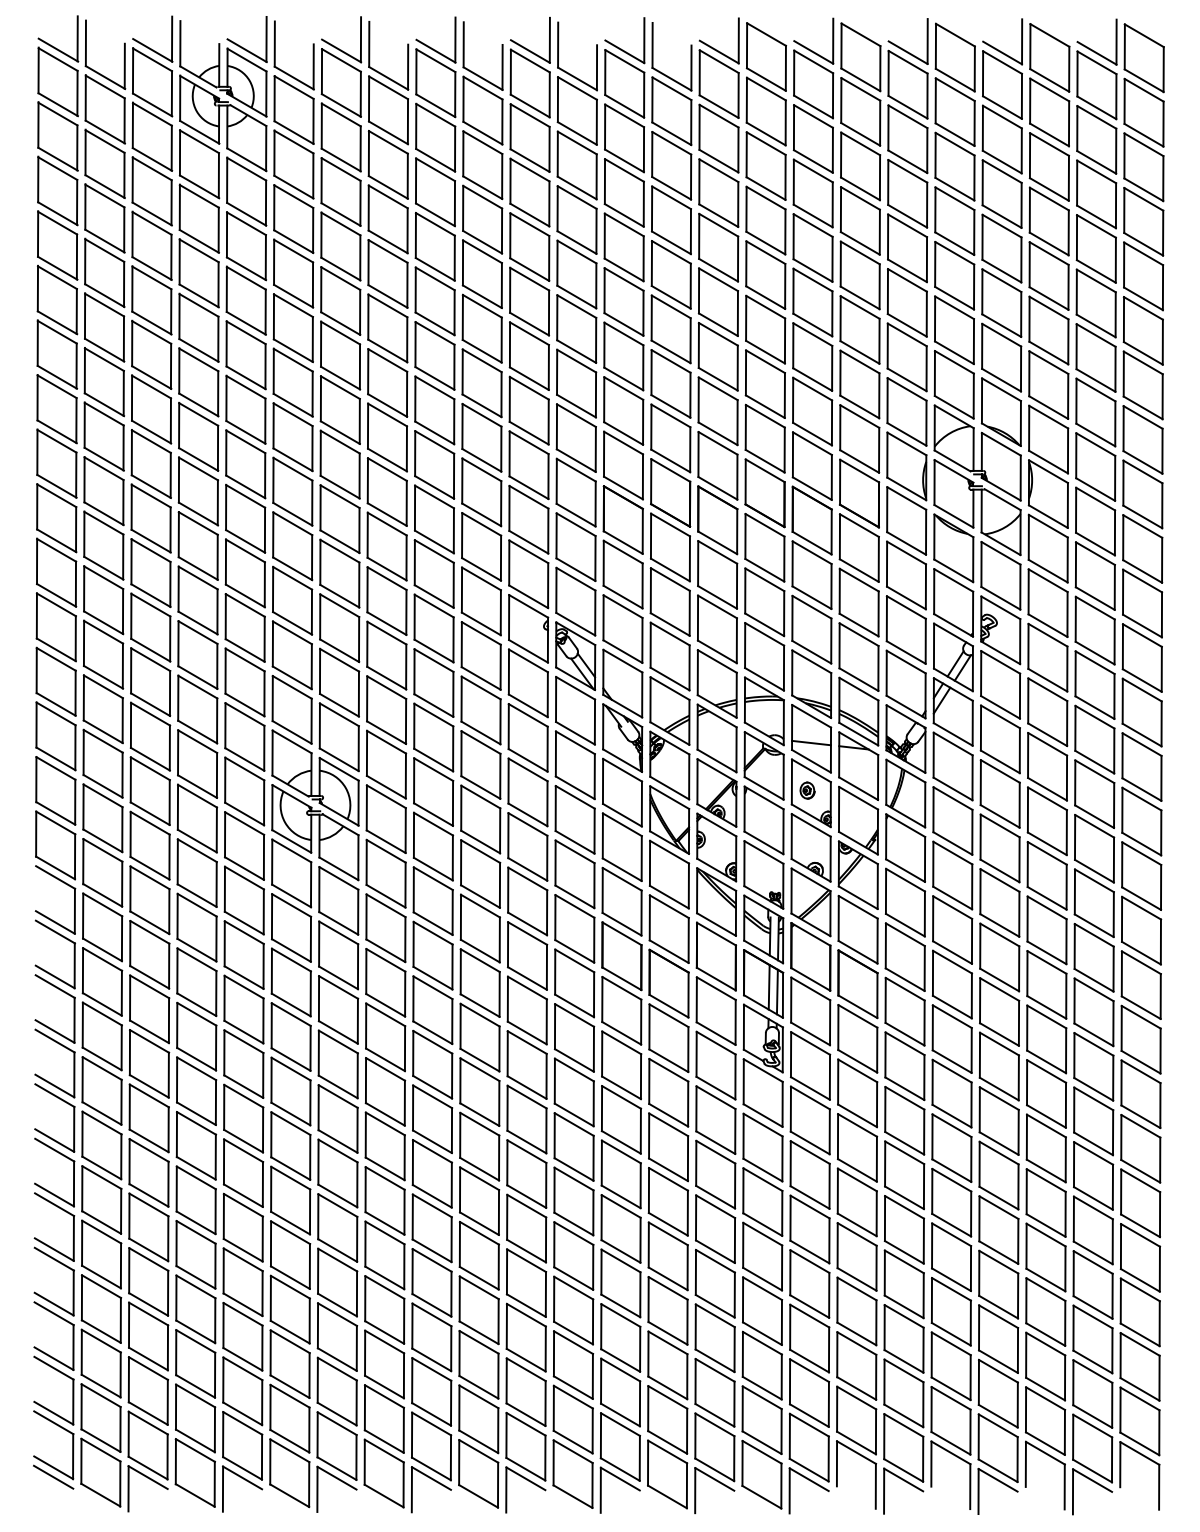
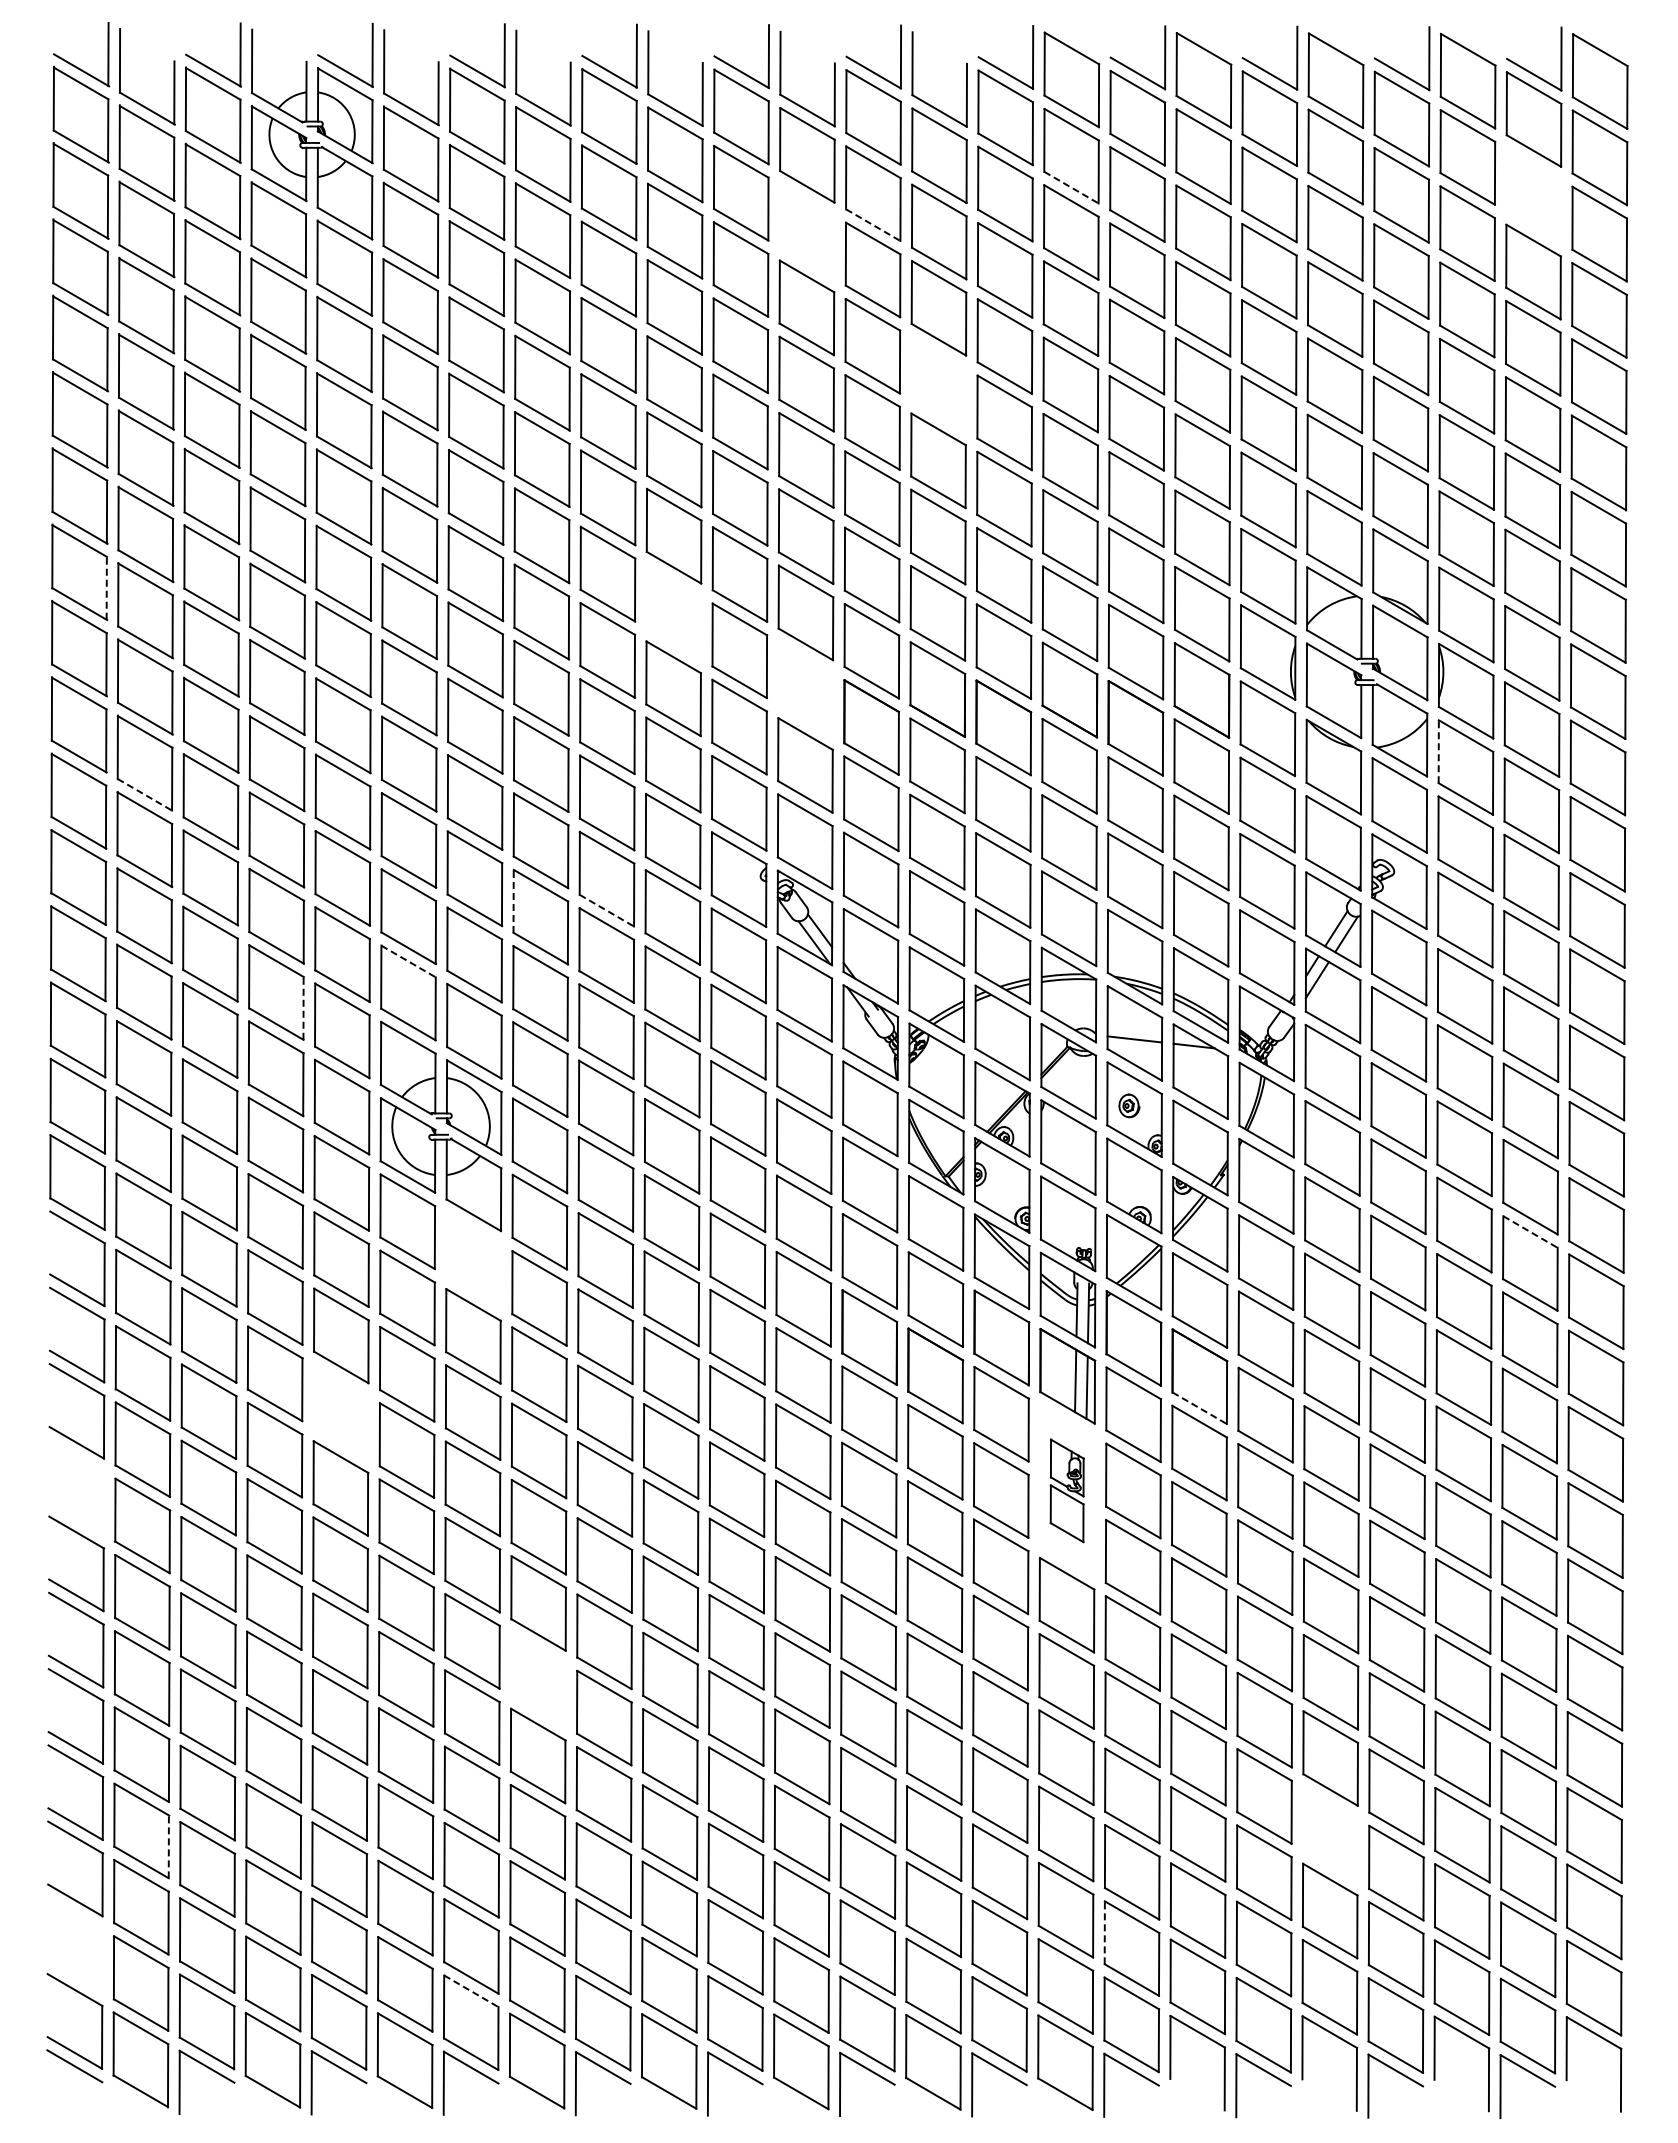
line: (766, 133) -> (1071, 187), solid -> dashed
part: (1096, 139) -> (1533, 195), removed
line: (624, 161) -> (873, 225), solid -> dashed
part: (576, 165) -> (806, 231), removed
part: (671, 274) -> (938, 384), removed
line: (76, 419) -> (106, 587), solid -> dashed
part: (481, 437) -> (673, 612), removed
part: (576, 492) -> (805, 688), removed
line: (1028, 537) -> (1438, 751), solid -> dashed
line: (104, 567) -> (145, 794), solid -> dashed
line: (367, 644) -> (513, 901), solid -> dashed
line: (433, 650) -> (606, 910), solid -> dashed
line: (292, 687) -> (408, 961), solid -> dashed
line: (217, 720) -> (303, 1007), solid -> dashed
line: (1094, 881) -> (1530, 1232), solid -> dashed
part: (338, 900) -> (473, 1259), removed
line: (858, 1006) -> (1200, 1408), solid -> dashed
part: (243, 1009) -> (340, 1411), removed
part: (63, 1046) -> (88, 1464), removed
part: (762, 1065) -> (1066, 1490), size x0.6
part: (385, 1200) -> (538, 1679), removed
part: (951, 1311) -> (1330, 1834), removed
line: (120, 1320) -> (168, 1846), solid -> dashed
part: (64, 1375) -> (89, 1923), removed
line: (789, 1381) -> (1104, 1932), solid -> dashed
line: (337, 1423) -> (471, 1991), solid -> dashed

